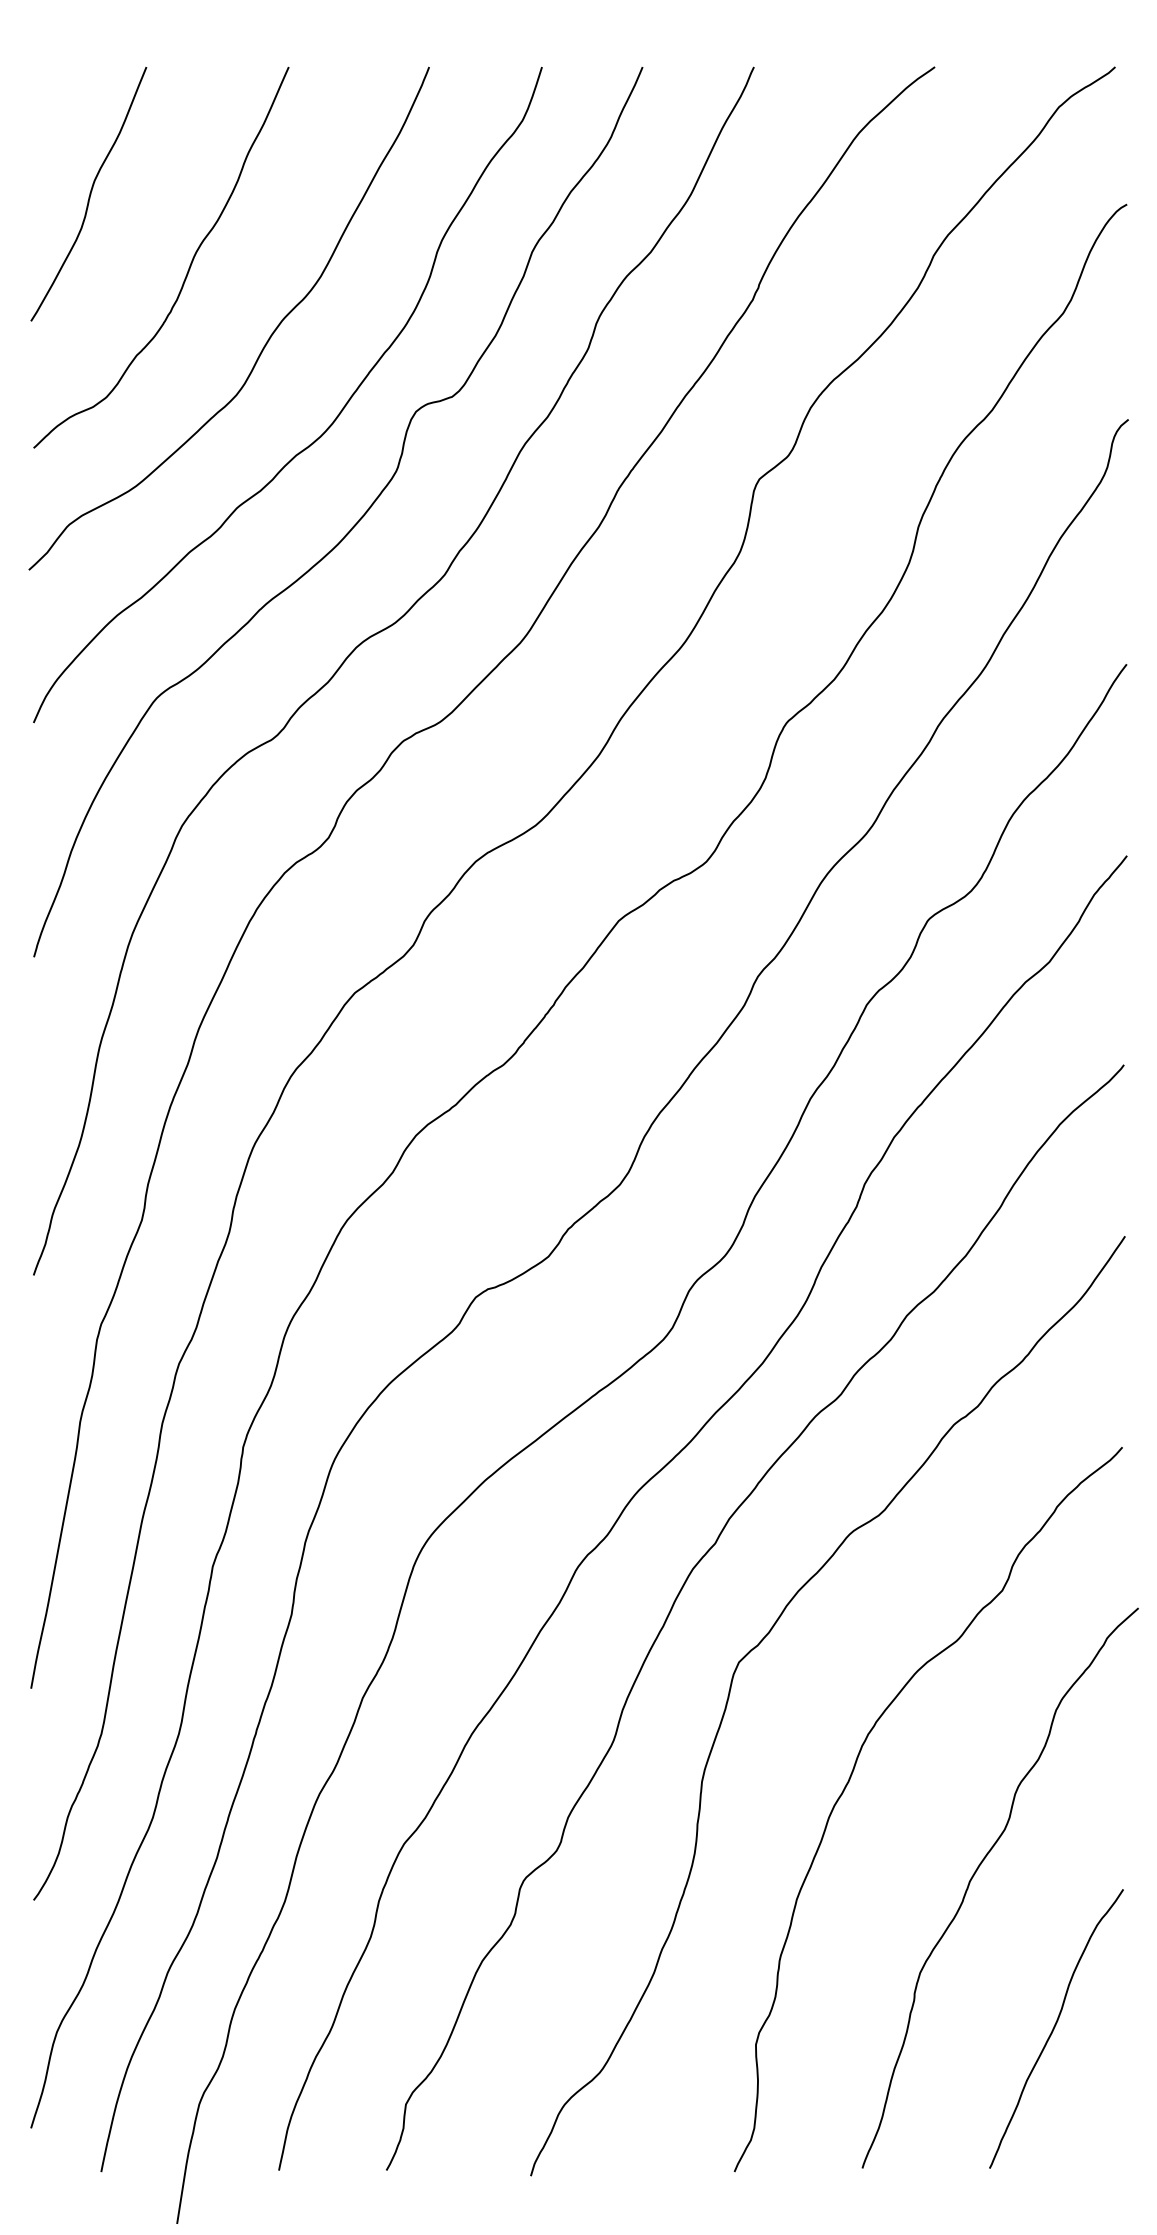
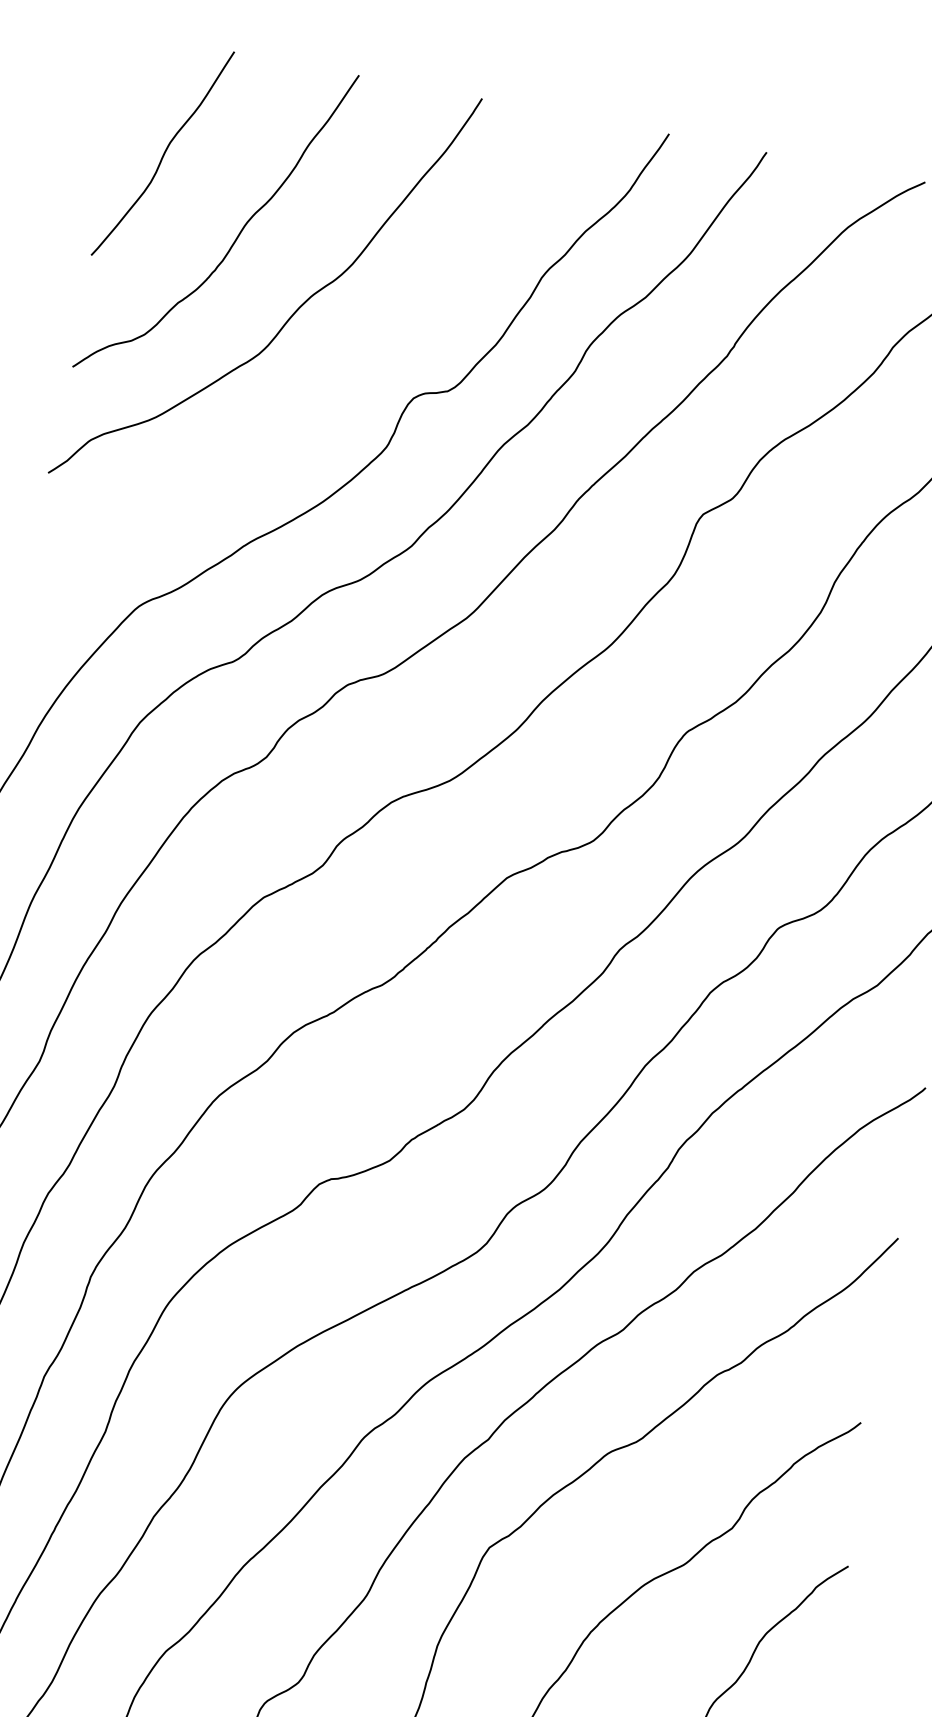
curve: (326, 428) -> (332, 398), removed

